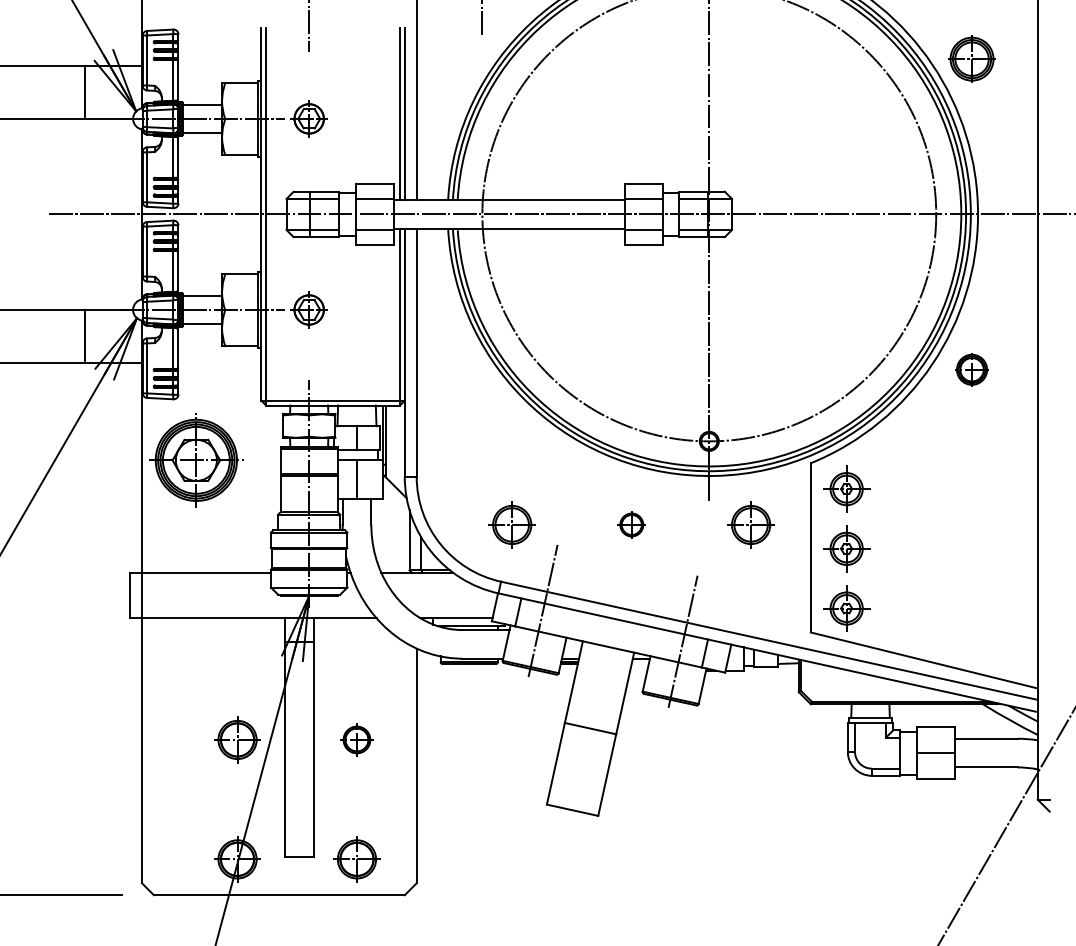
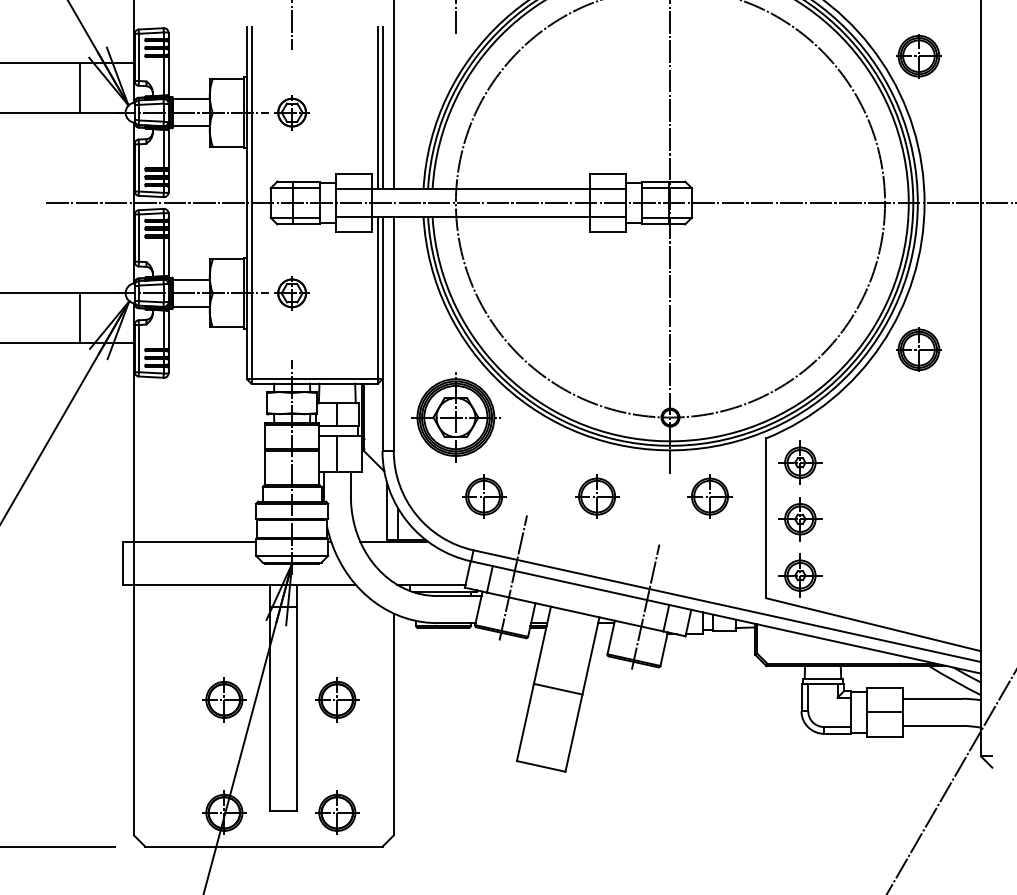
part: (971, 369) -> (918, 349), size x1.43
part: (196, 460) -> (456, 417), moved
part: (631, 524) -> (596, 496), size x1.67
part: (356, 739) -> (336, 699), size x1.43

